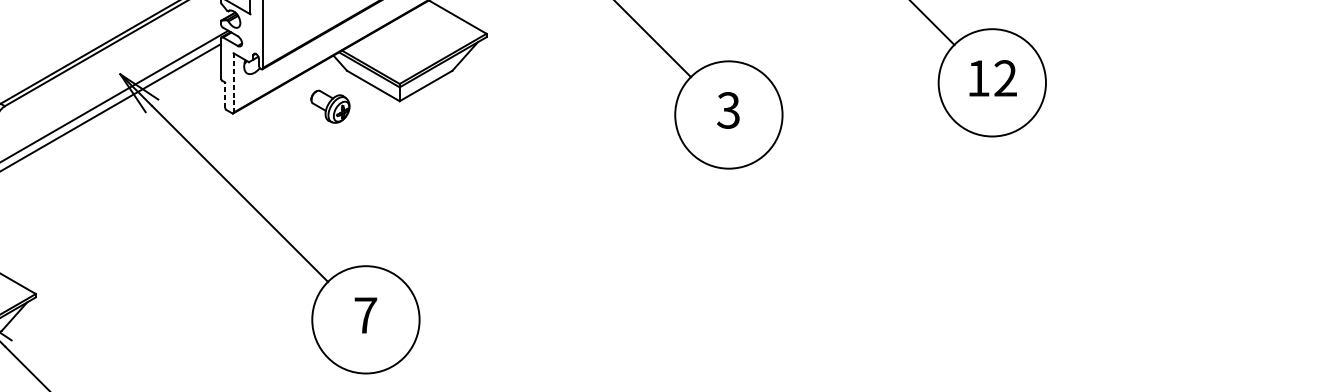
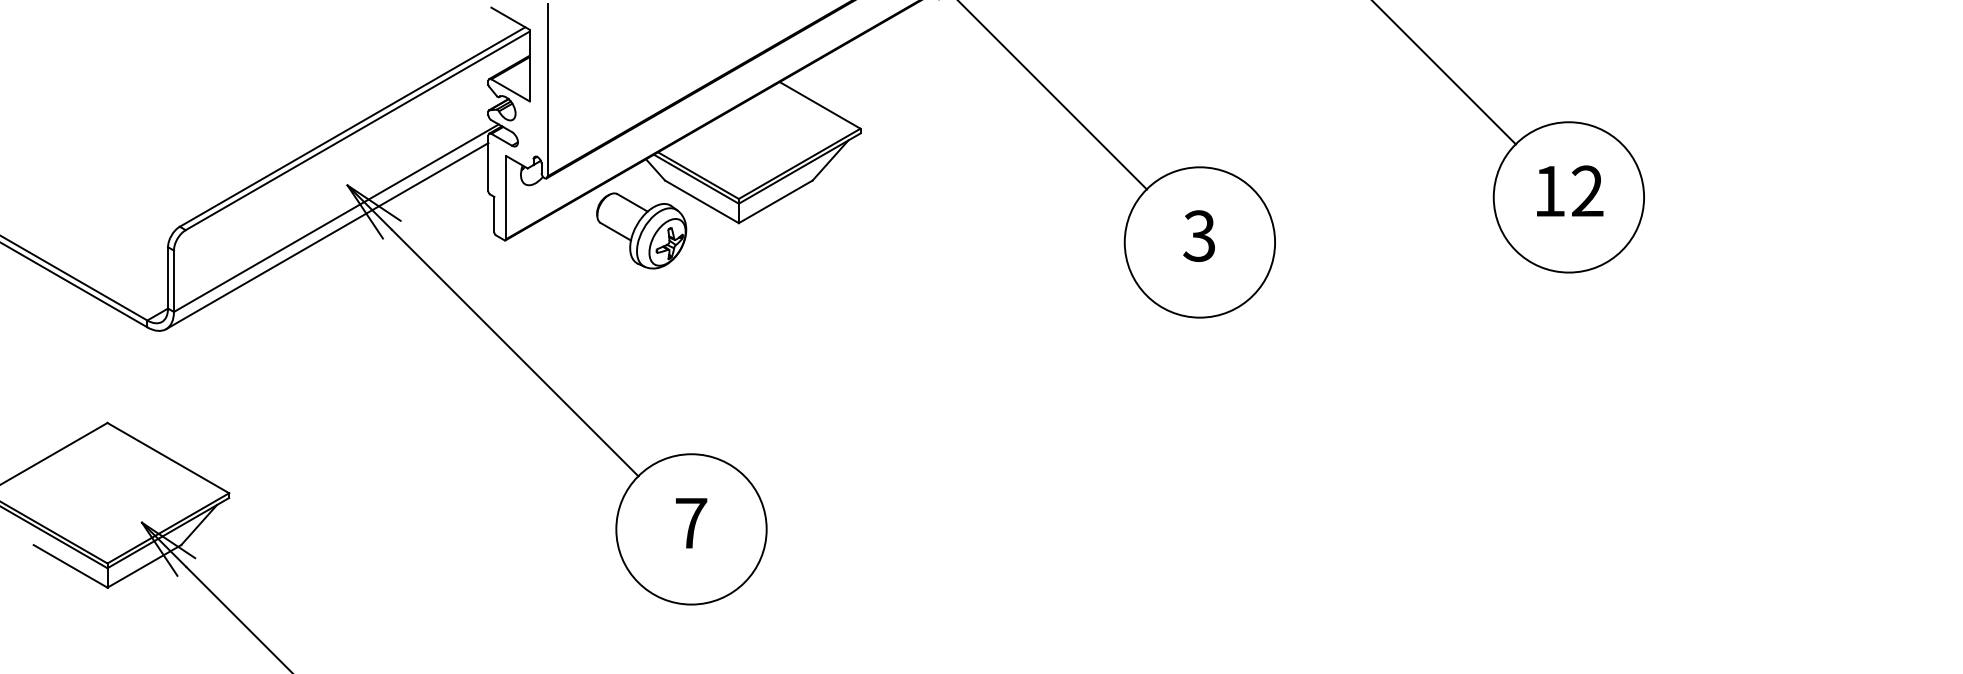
line: (233, 82) -> (506, 197), dashed -> solid
line: (225, 95) -> (494, 214), dashed -> solid
part: (330, 106) -> (641, 230), size x1.67

